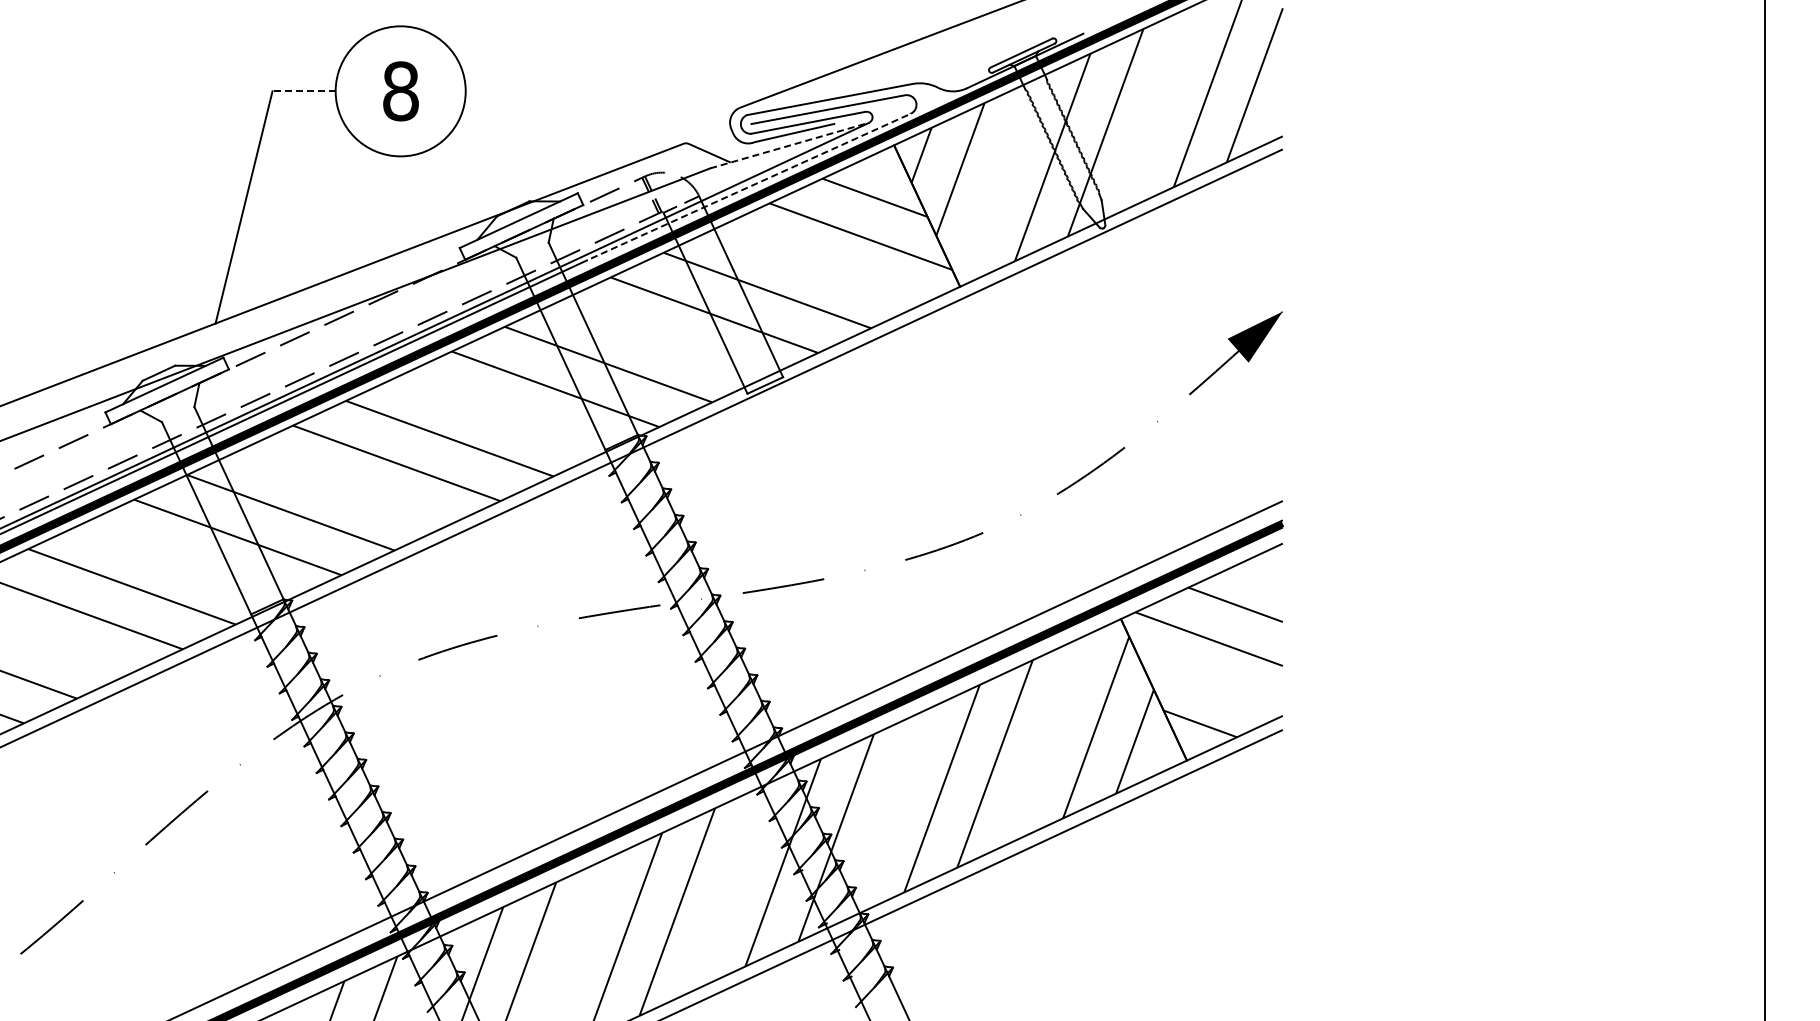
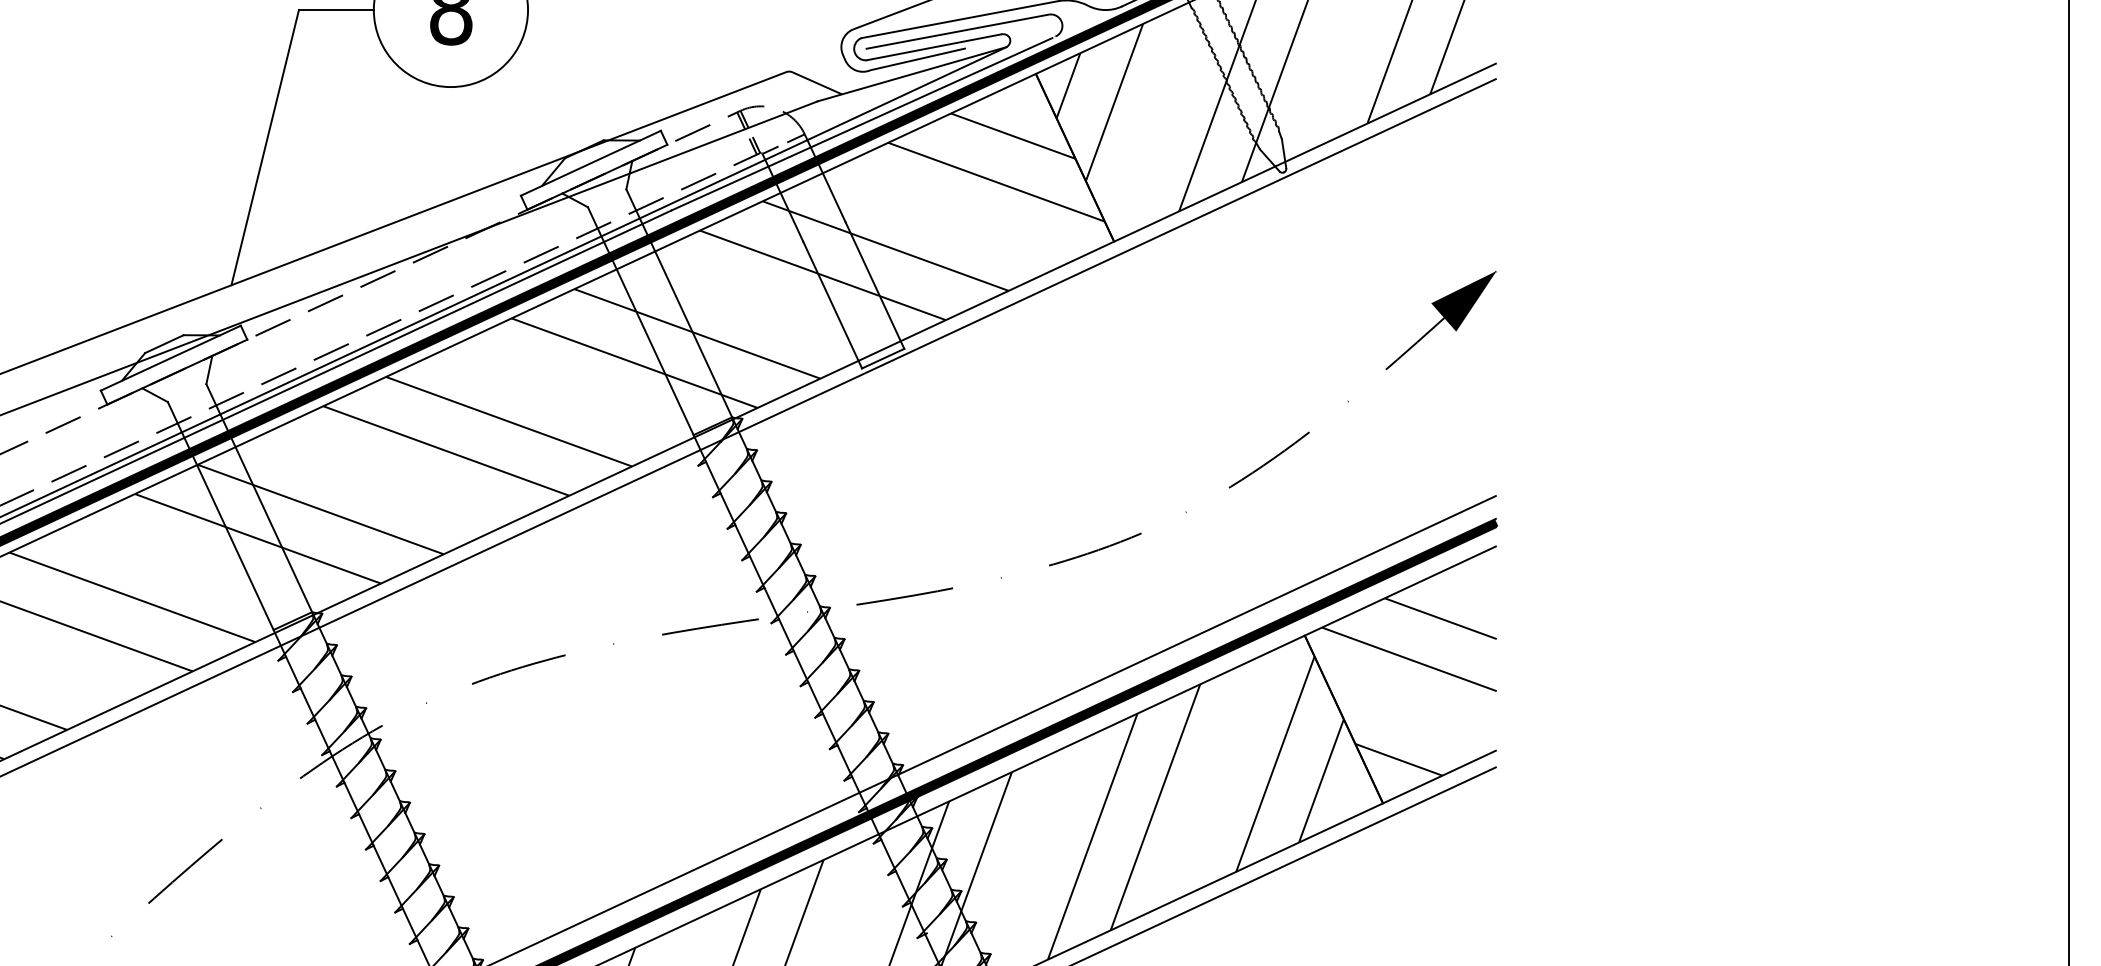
line: (304, 91) -> (336, 10), dashed -> solid
line: (789, 145) -> (911, 74), dashed -> solid
line: (747, 187) -> (862, 123), dashed -> solid

